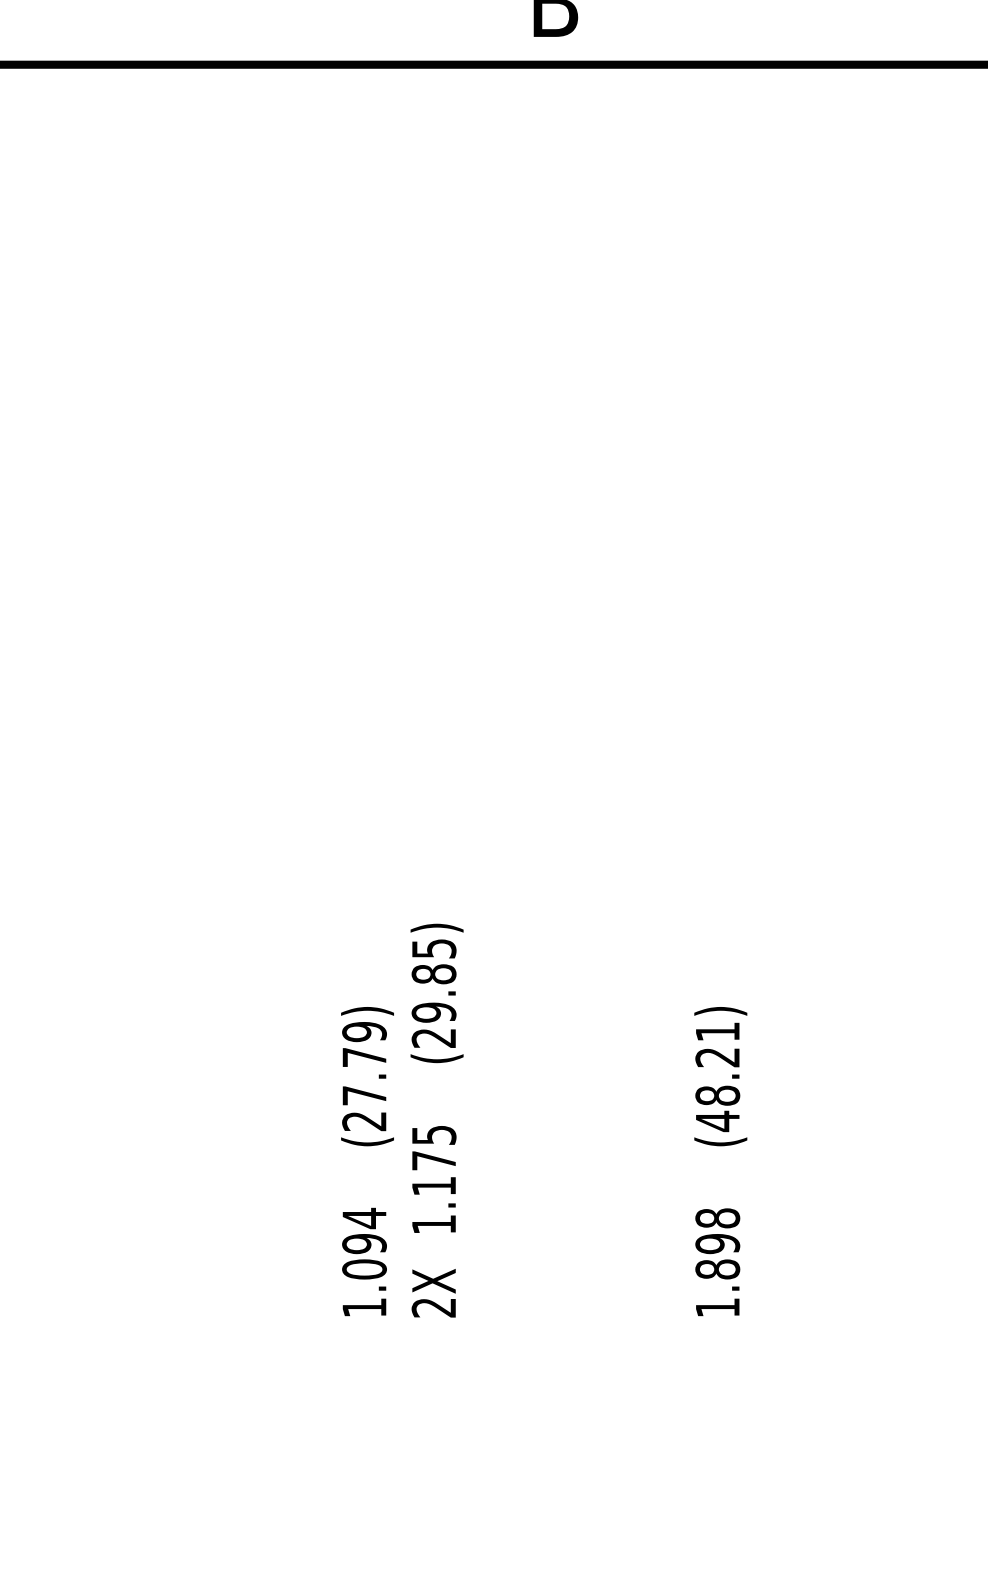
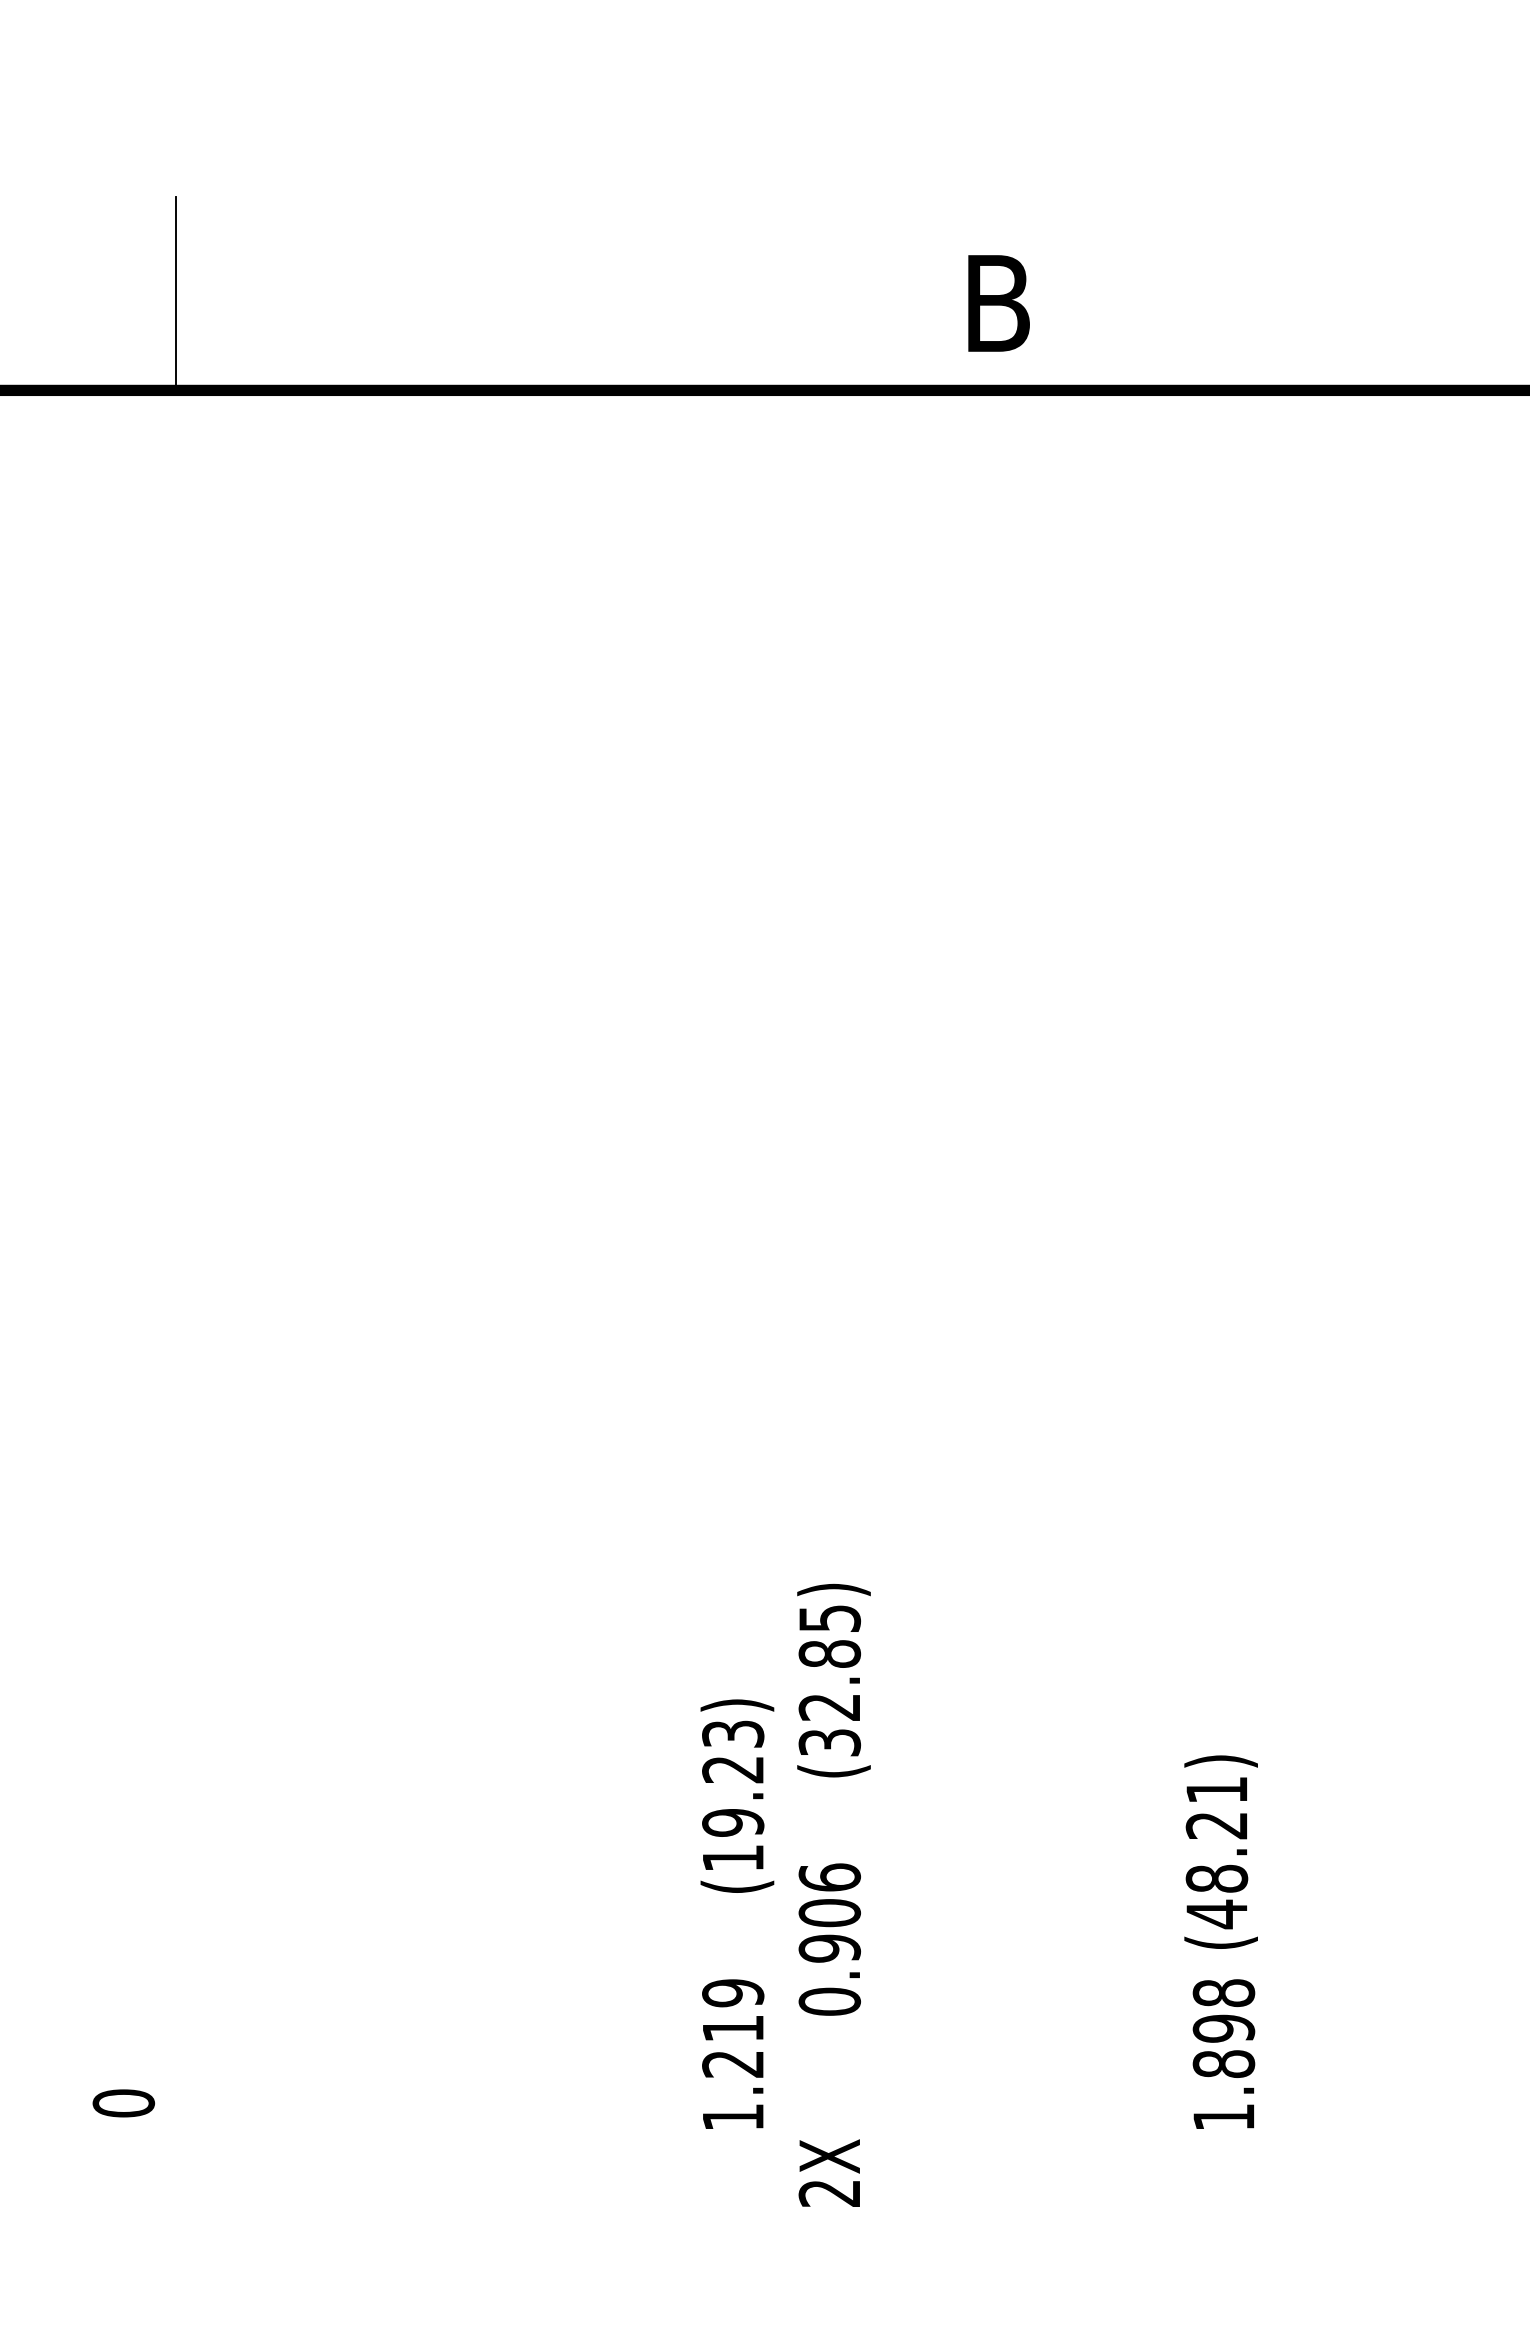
text: (433, 1024) -> (829, 1724), (29.85) -> (32.85)
text: (364, 1076) -> (733, 1795), (27.79) -> (19.23)
text: (720, 1076) -> (1220, 1851), moved
text: (433, 1179) -> (829, 1939), 1.175 -> 0.906
text: (364, 1243) -> (733, 2028), 1.094 -> 1.219
text: (433, 1292) -> (828, 2172), moved

